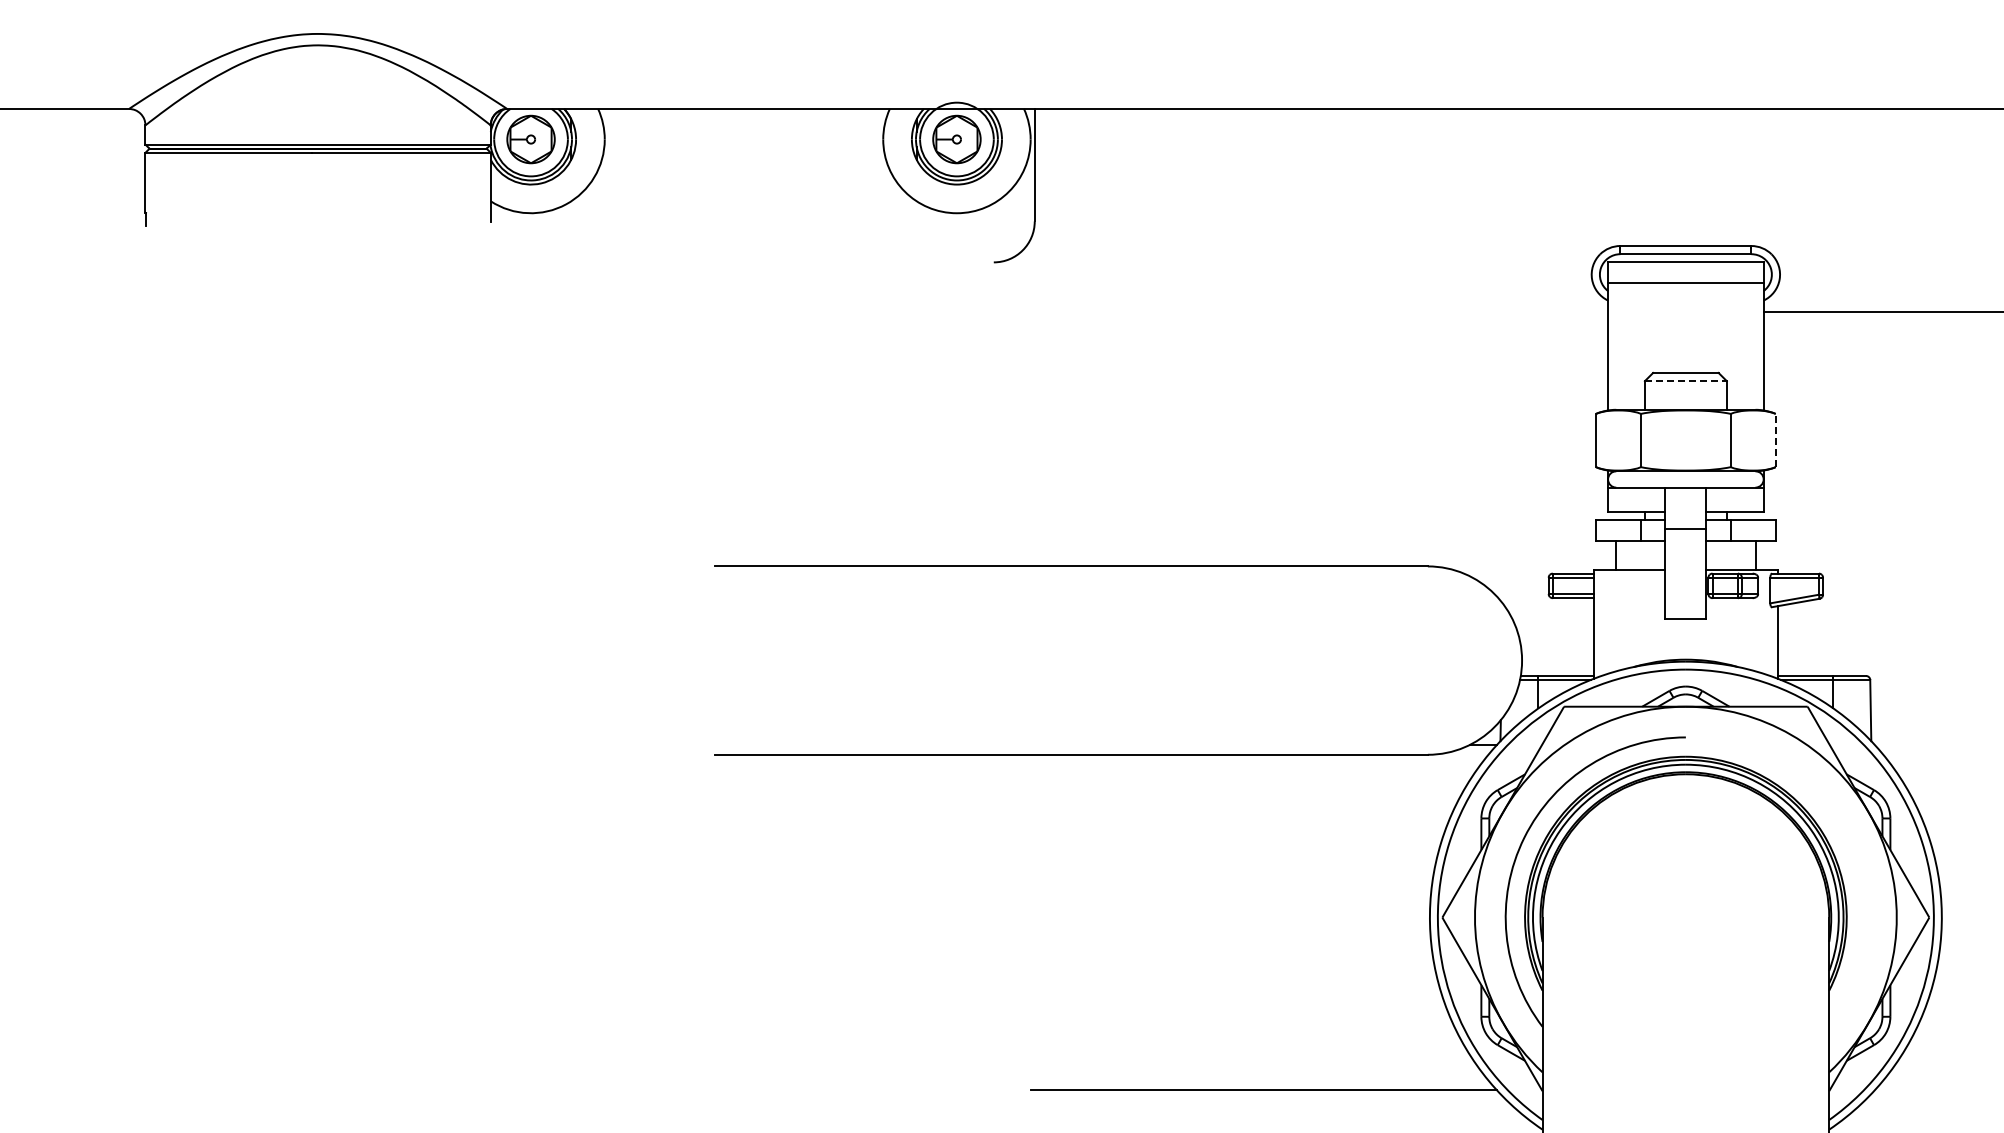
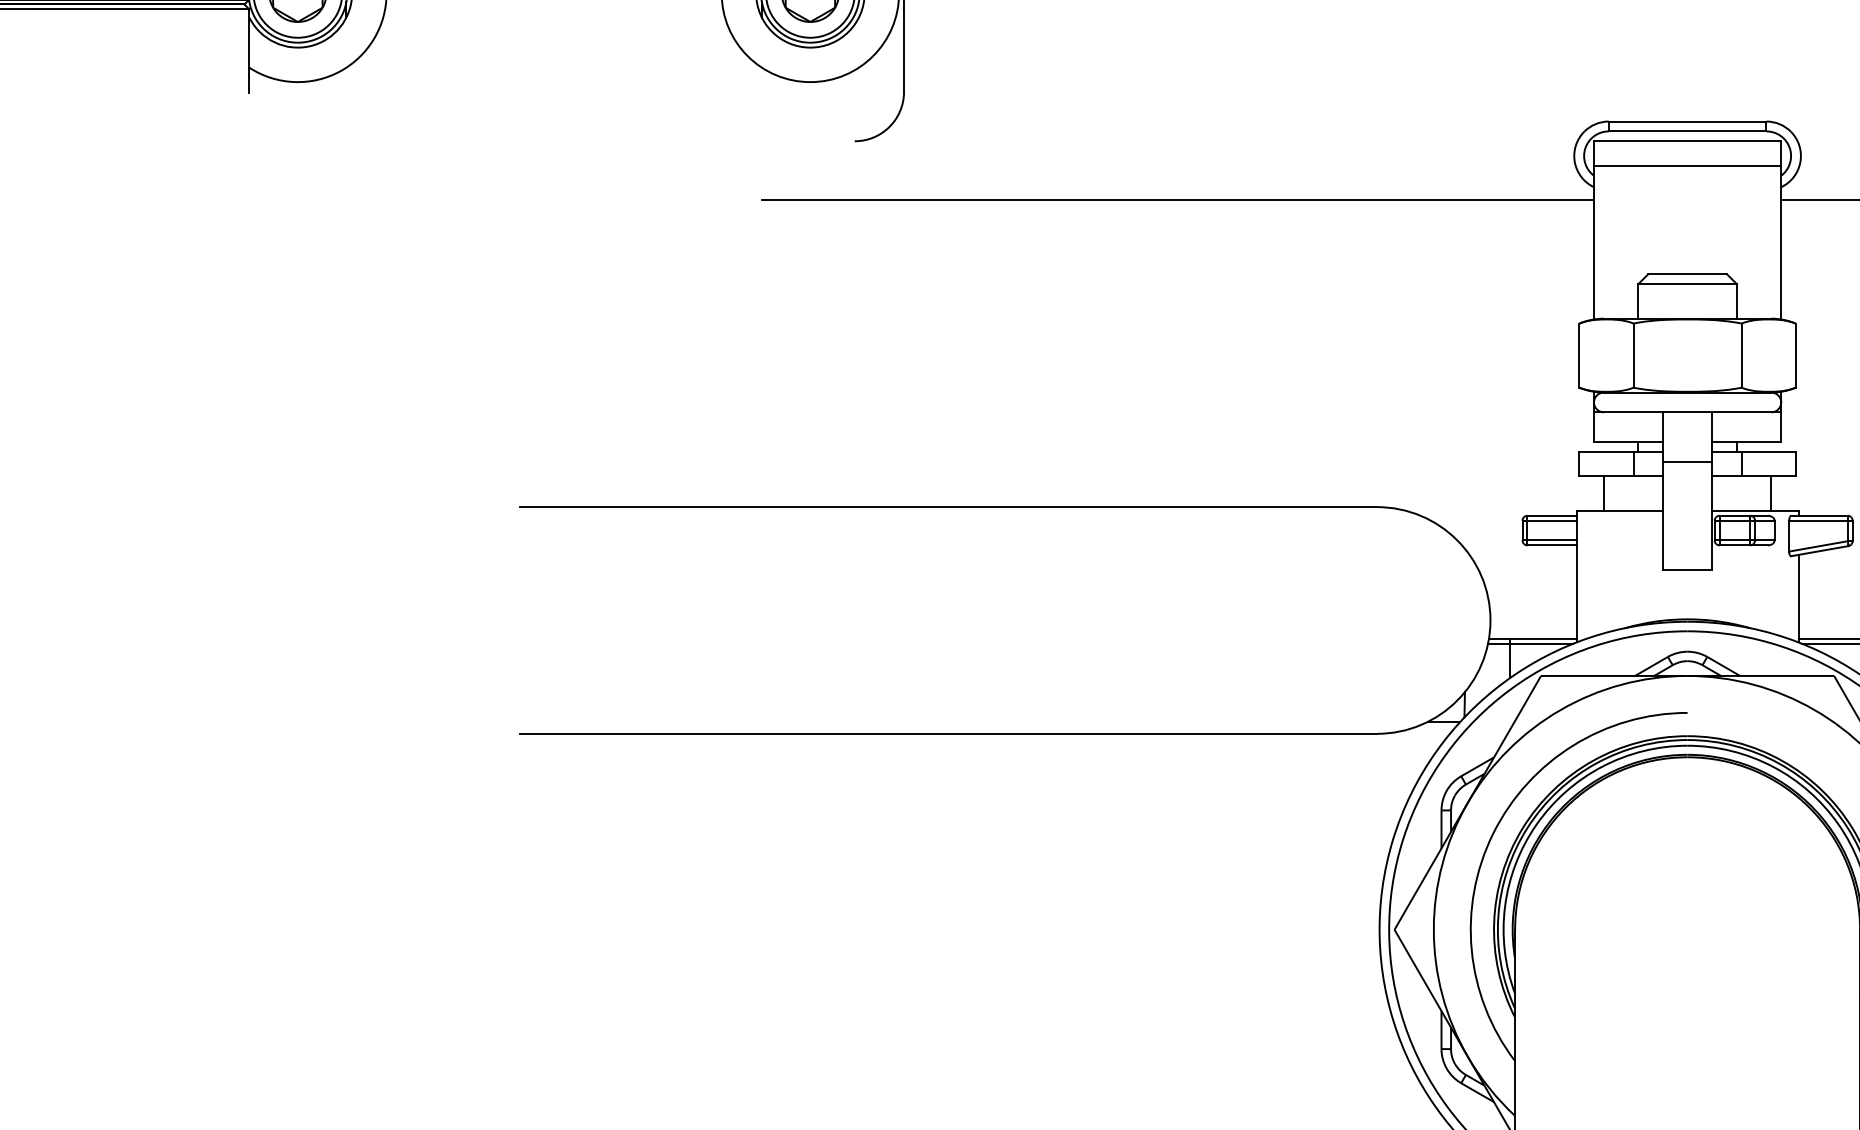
line: (1262, 311) -> (1178, 200), added
line: (1685, 381) -> (1687, 284), dashed -> solid
line: (1775, 440) -> (1795, 355), dashed -> solid

